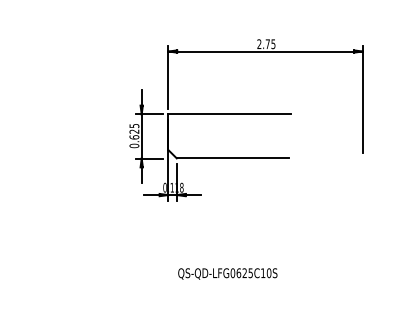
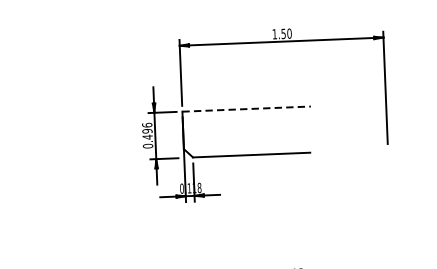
text: (266, 44) -> (282, 34), 2.75 -> 1.50
line: (230, 114) -> (247, 109), solid -> dashed
text: (134, 131) -> (147, 131), 0.625 -> 0.496

